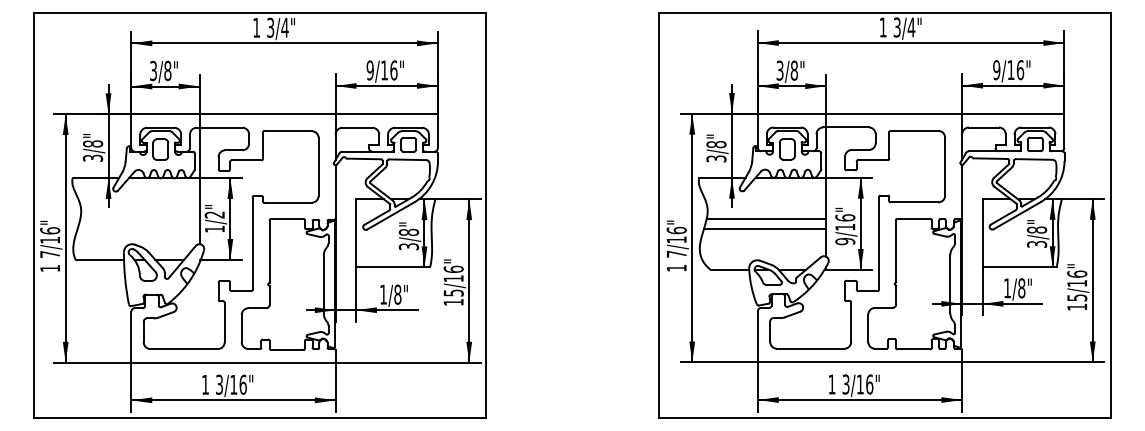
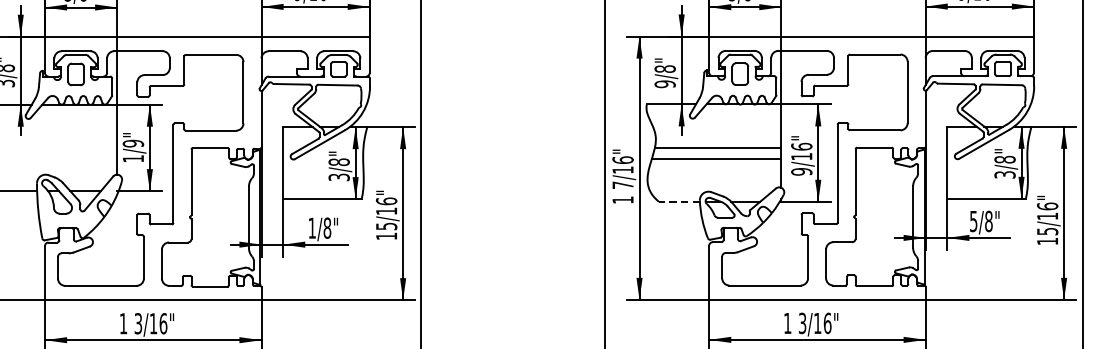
text: (716, 158) -> (665, 83), 3/8" -> 9/8"
text: (214, 214) -> (133, 143), 1/2" -> 1/9"
line: (729, 269) -> (679, 201), solid -> dashed
text: (1007, 288) -> (973, 221), 1/8" -> 5/8"

